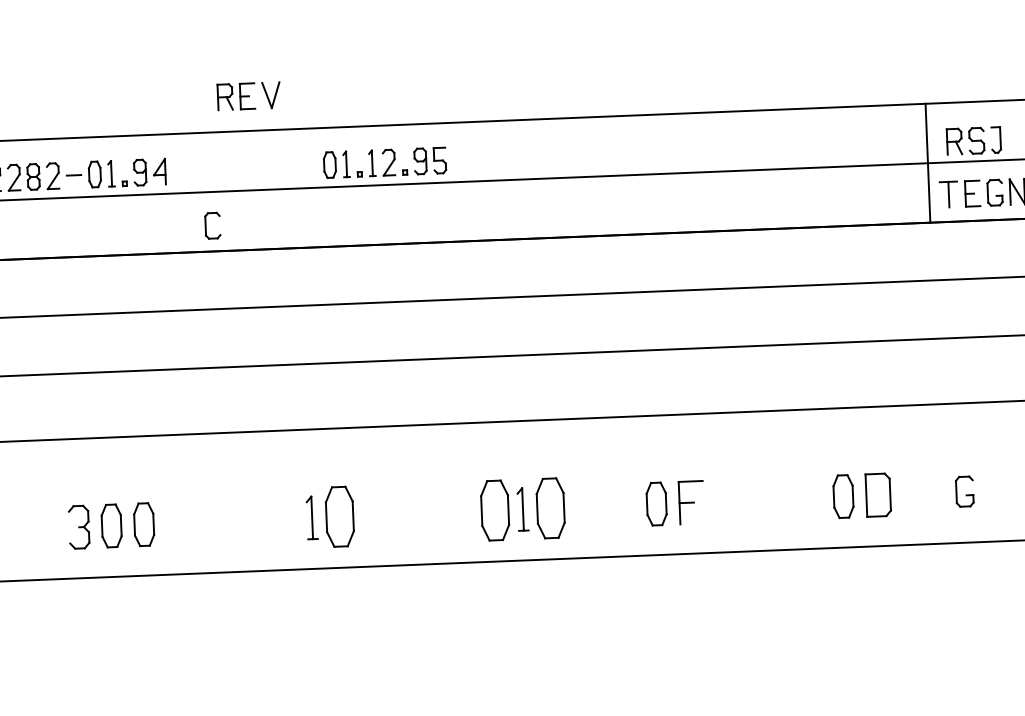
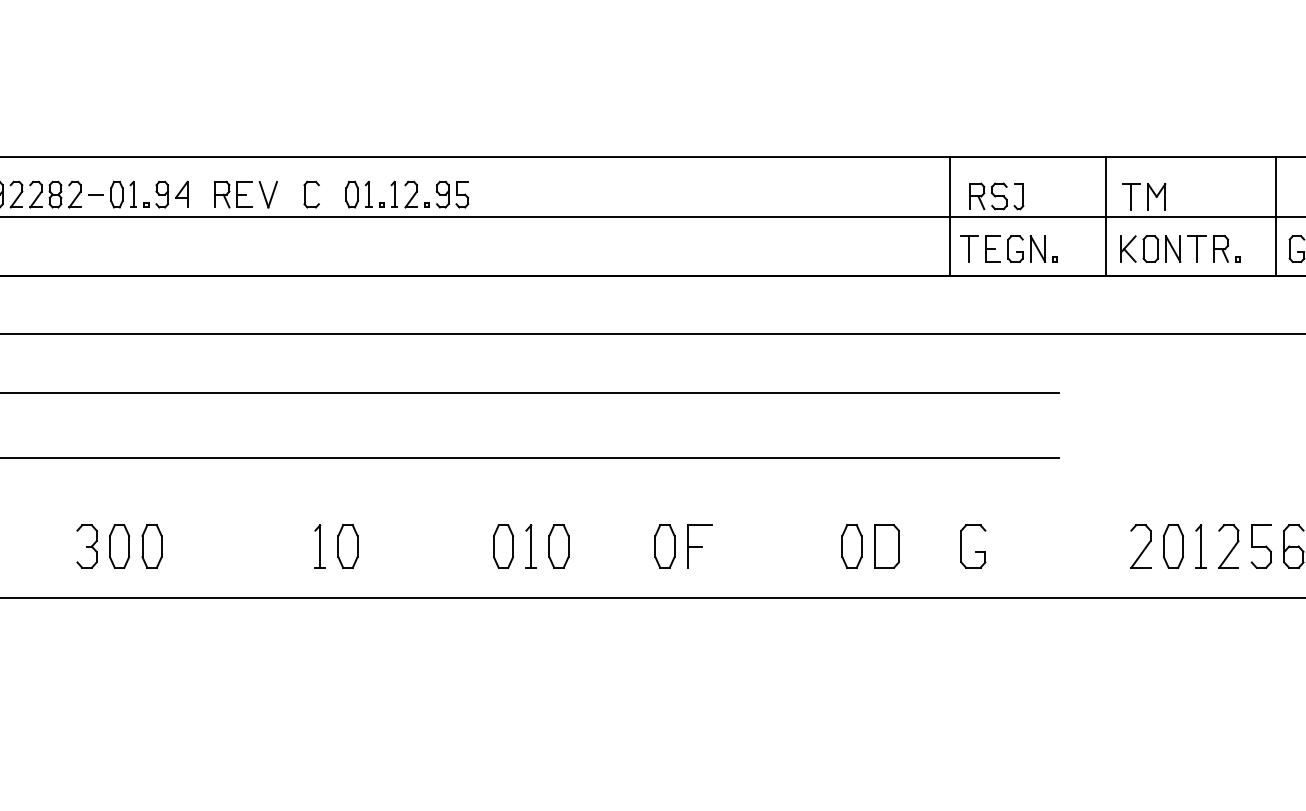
part: (248, 96) -> (245, 194), moved
part: (212, 225) -> (311, 194), moved
part: (964, 491) -> (973, 546), size x1.43
part: (550, 508) -> (558, 546), size x0.71
part: (495, 510) -> (503, 546), size x0.71
part: (339, 516) -> (347, 546), size x0.71

